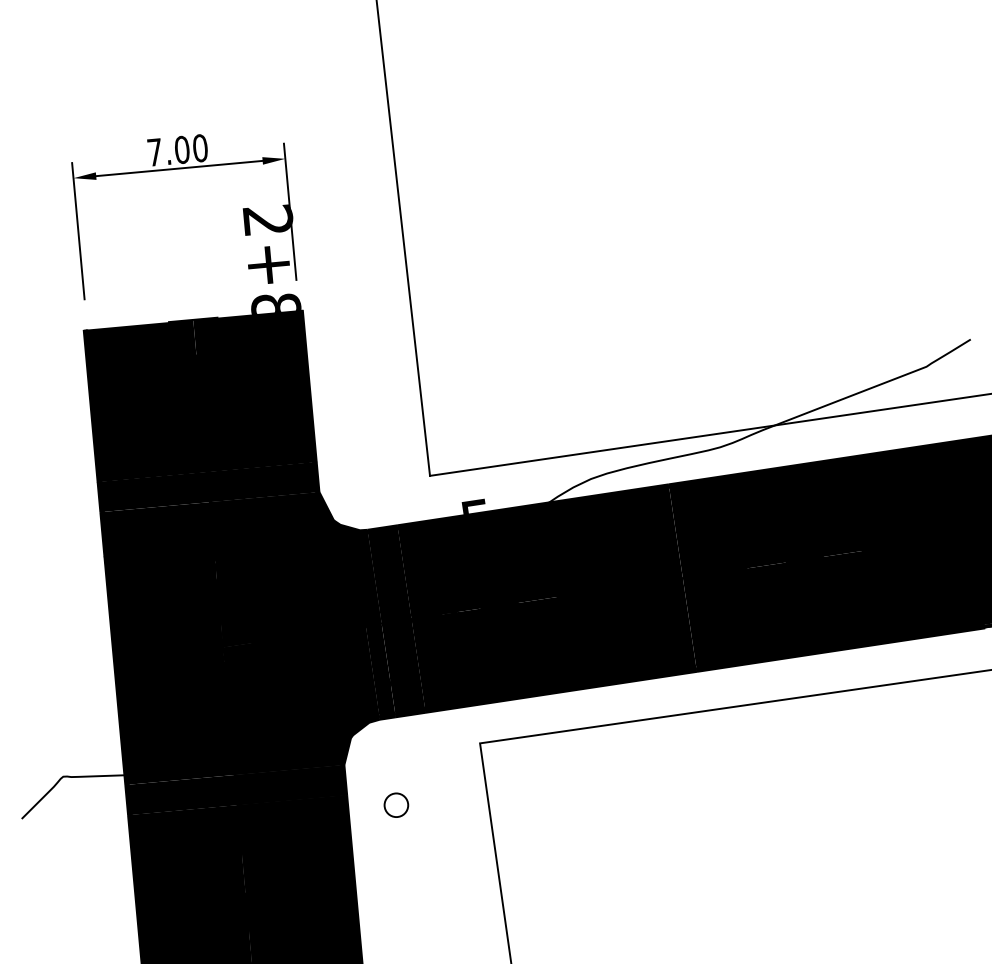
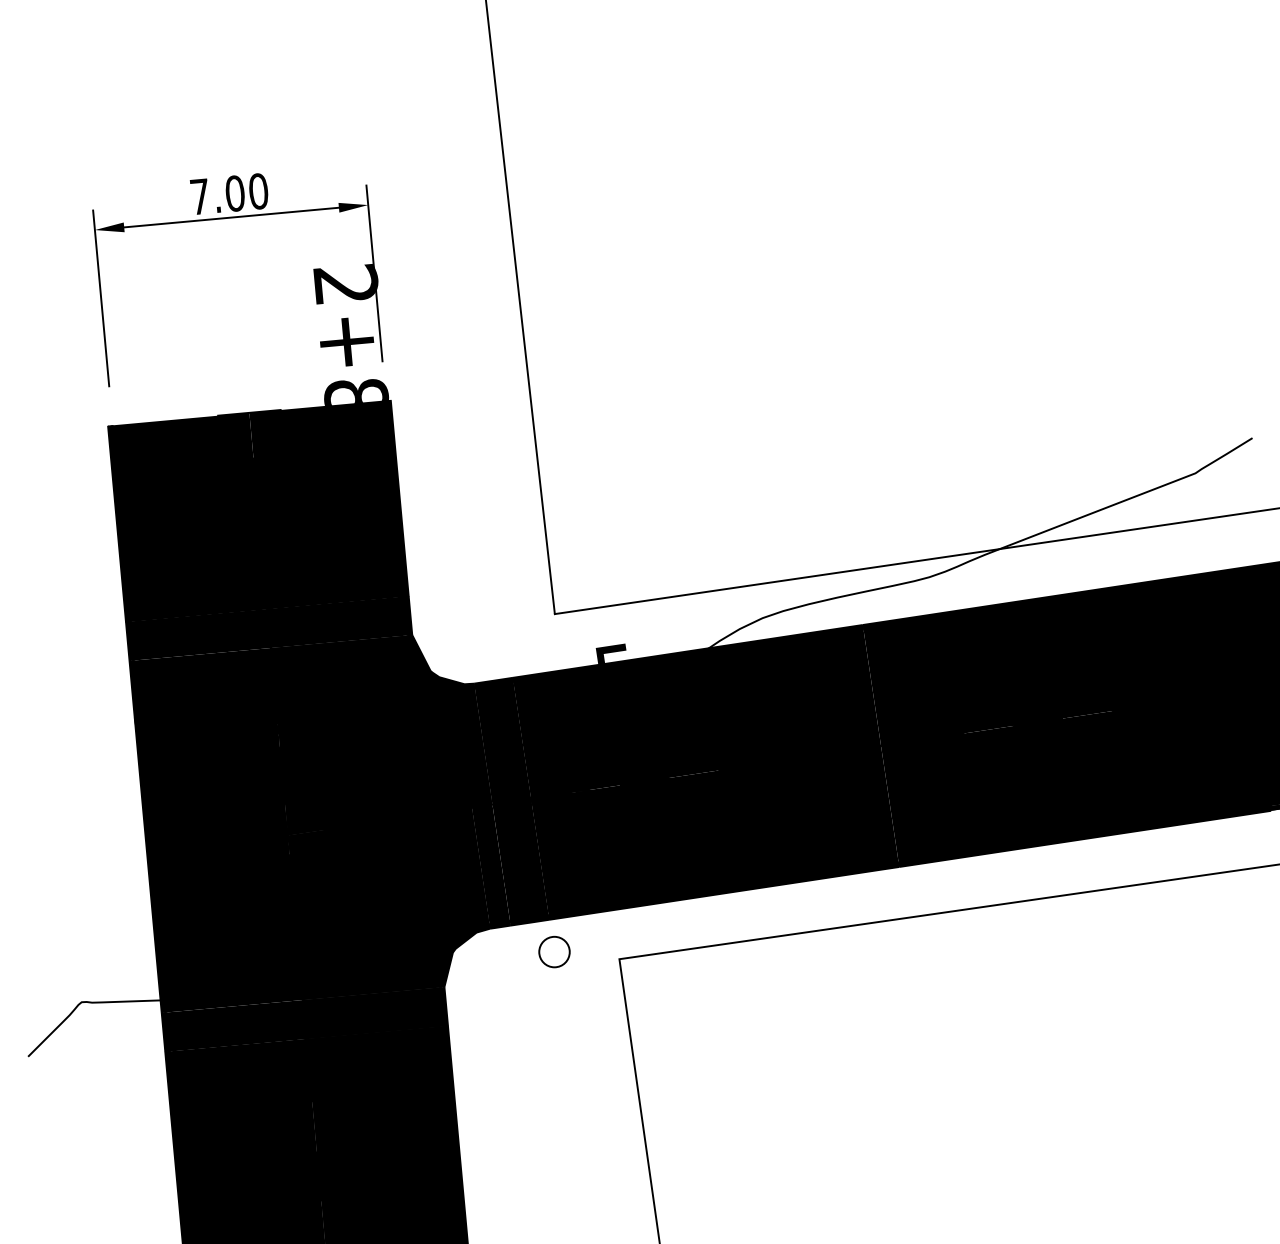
circle: (396, 804) -> (554, 951), moved

